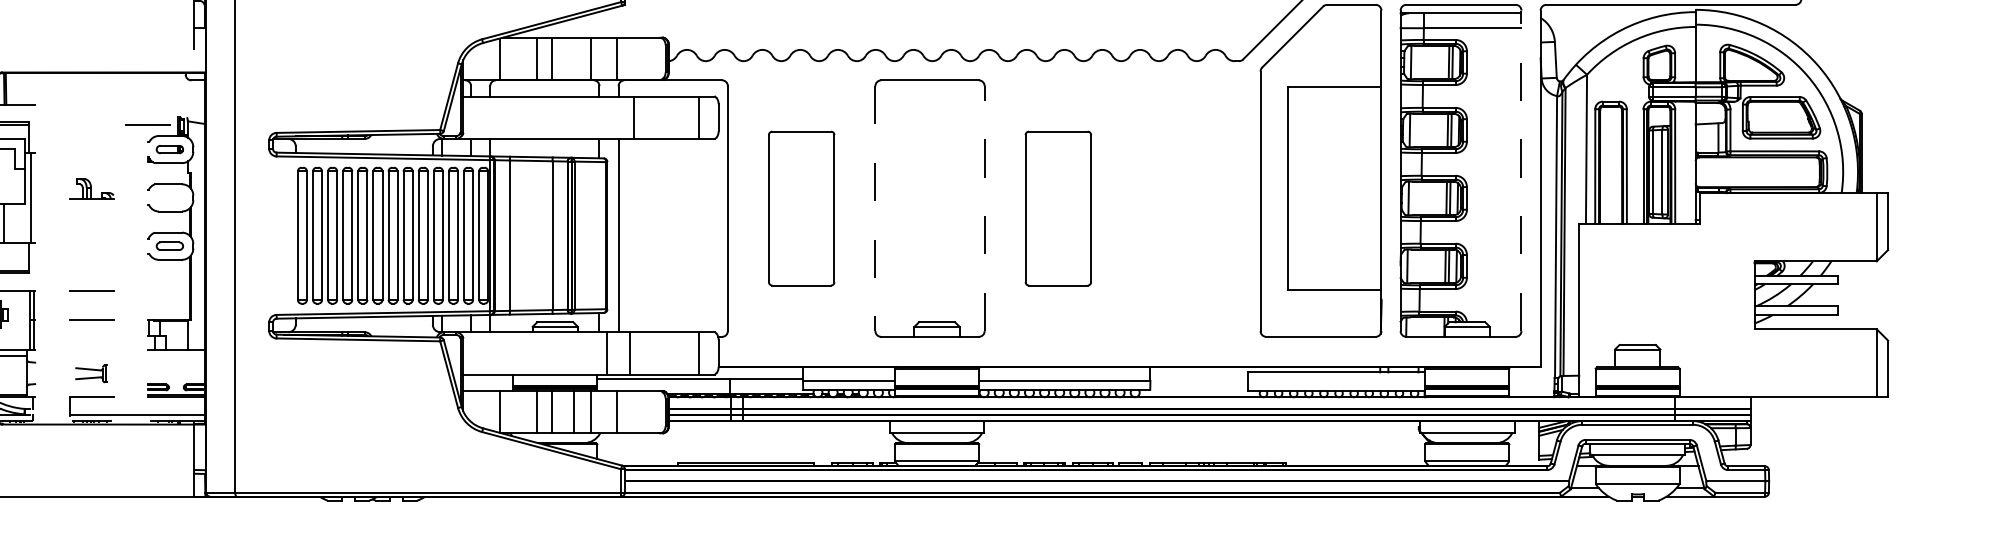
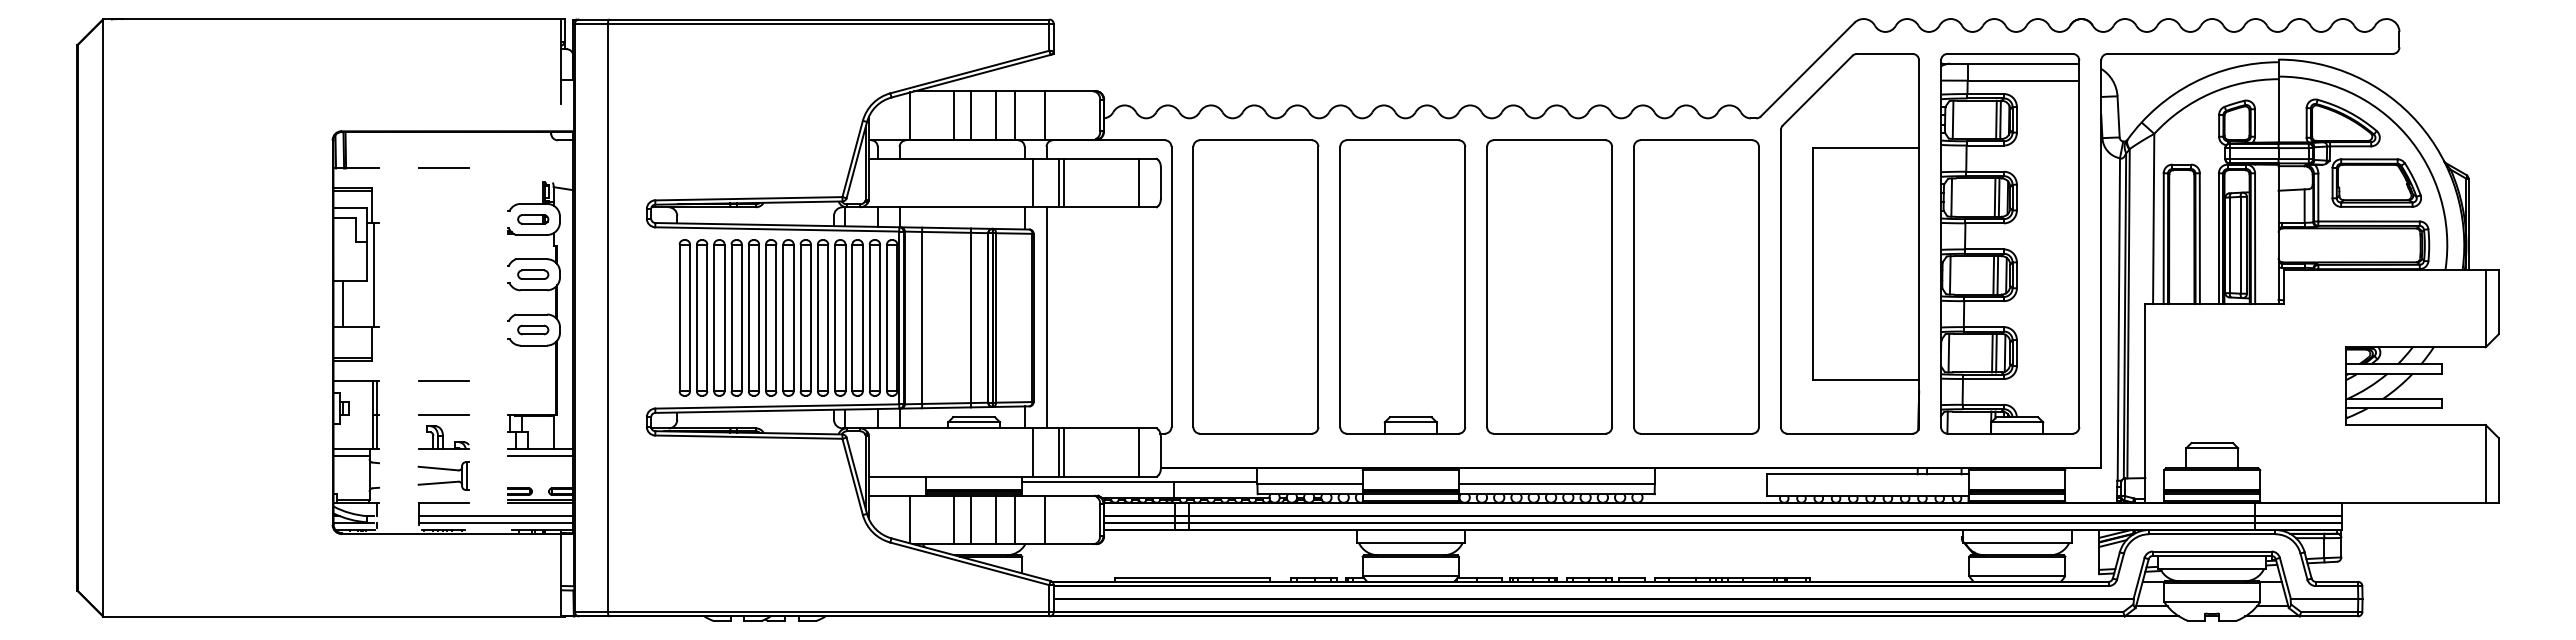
line: (574, 58) -> (995, 115), added
line: (607, 117) -> (1033, 182), added
line: (629, 117) -> (1058, 182), added
line: (147, 124) -> (443, 167), moved
line: (1521, 170) -> (2079, 243), dashed -> solid
part: (91, 188) -> (443, 437), moved
part: (170, 197) -> (533, 274), added
part: (801, 208) -> (1255, 286), size x1.67
line: (984, 208) -> (1465, 286), dashed -> solid
part: (1058, 208) -> (1549, 286), size x1.67
part: (1186, 208) -> (1696, 286), added
line: (875, 209) -> (1340, 287), dashed -> solid
line: (633, 353) -> (1063, 452), added
line: (176, 356) -> (540, 456), added
part: (91, 373) -> (443, 475), size x1.43
line: (136, 409) -> (495, 516), added

